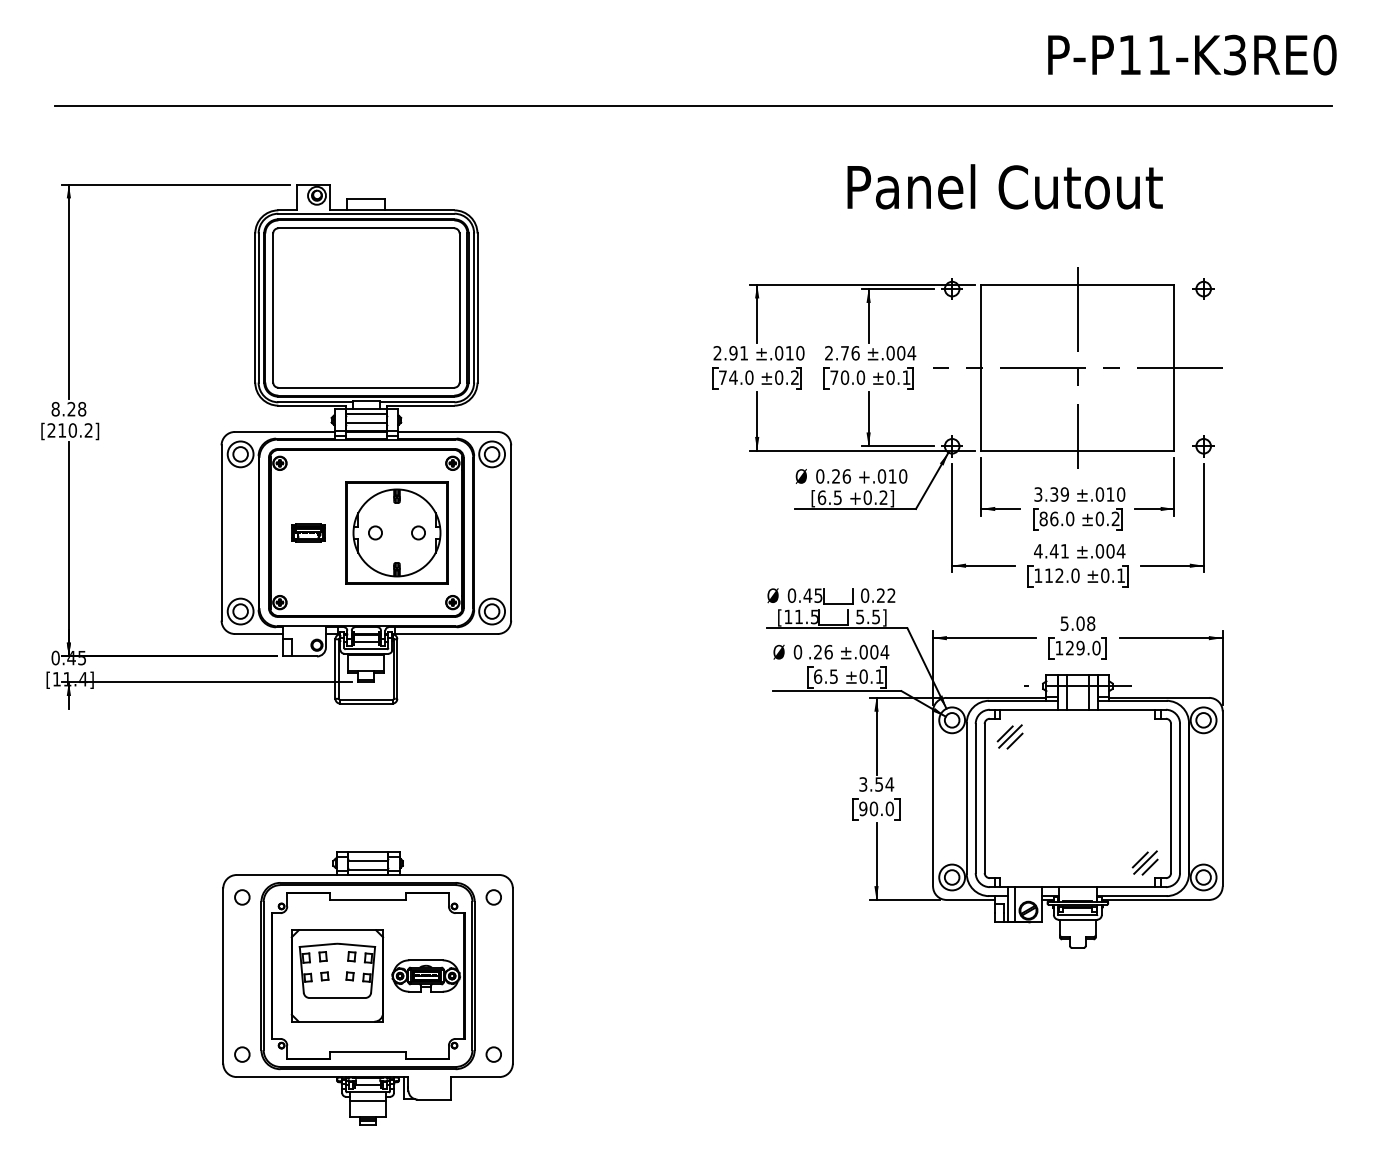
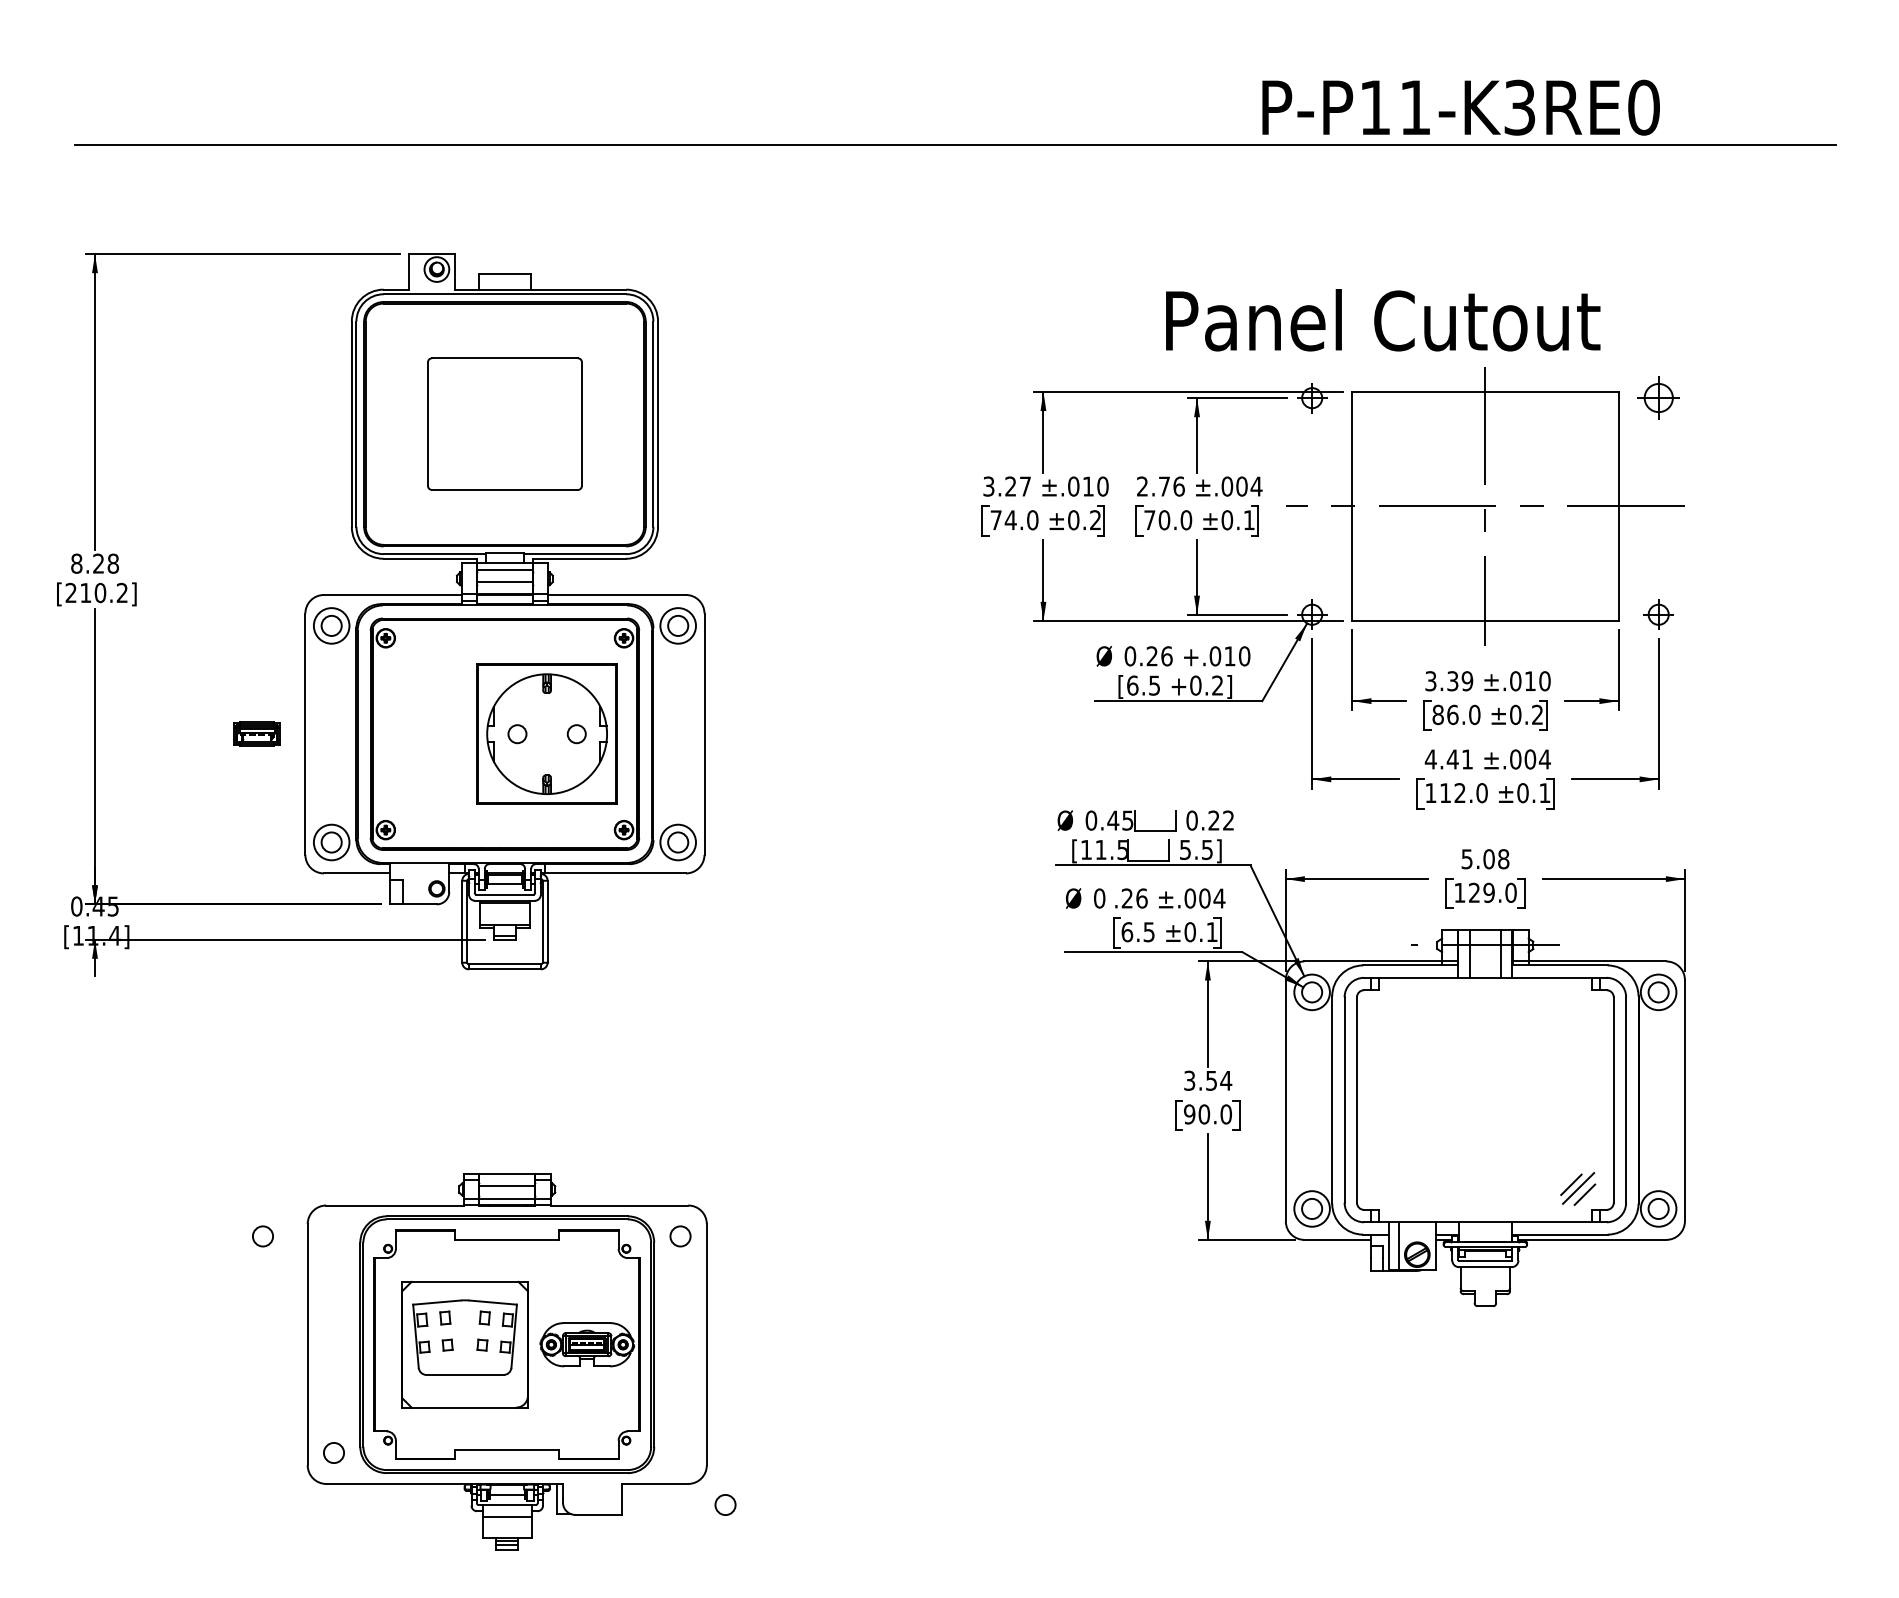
text: (1191, 54) -> (1460, 107), moved
text: (1005, 187) -> (1383, 320), moved
part: (1203, 289) -> (1658, 398), size x1.4
part: (366, 307) -> (504, 423), size x0.6
text: (730, 353) -> (1006, 486), 2.91 -> 3.27
part: (308, 532) -> (256, 733), moved
part: (1010, 737) -> (1392, 1015), removed
circle: (241, 897) -> (262, 1236), moved
circle: (493, 1054) -> (725, 1504), moved

